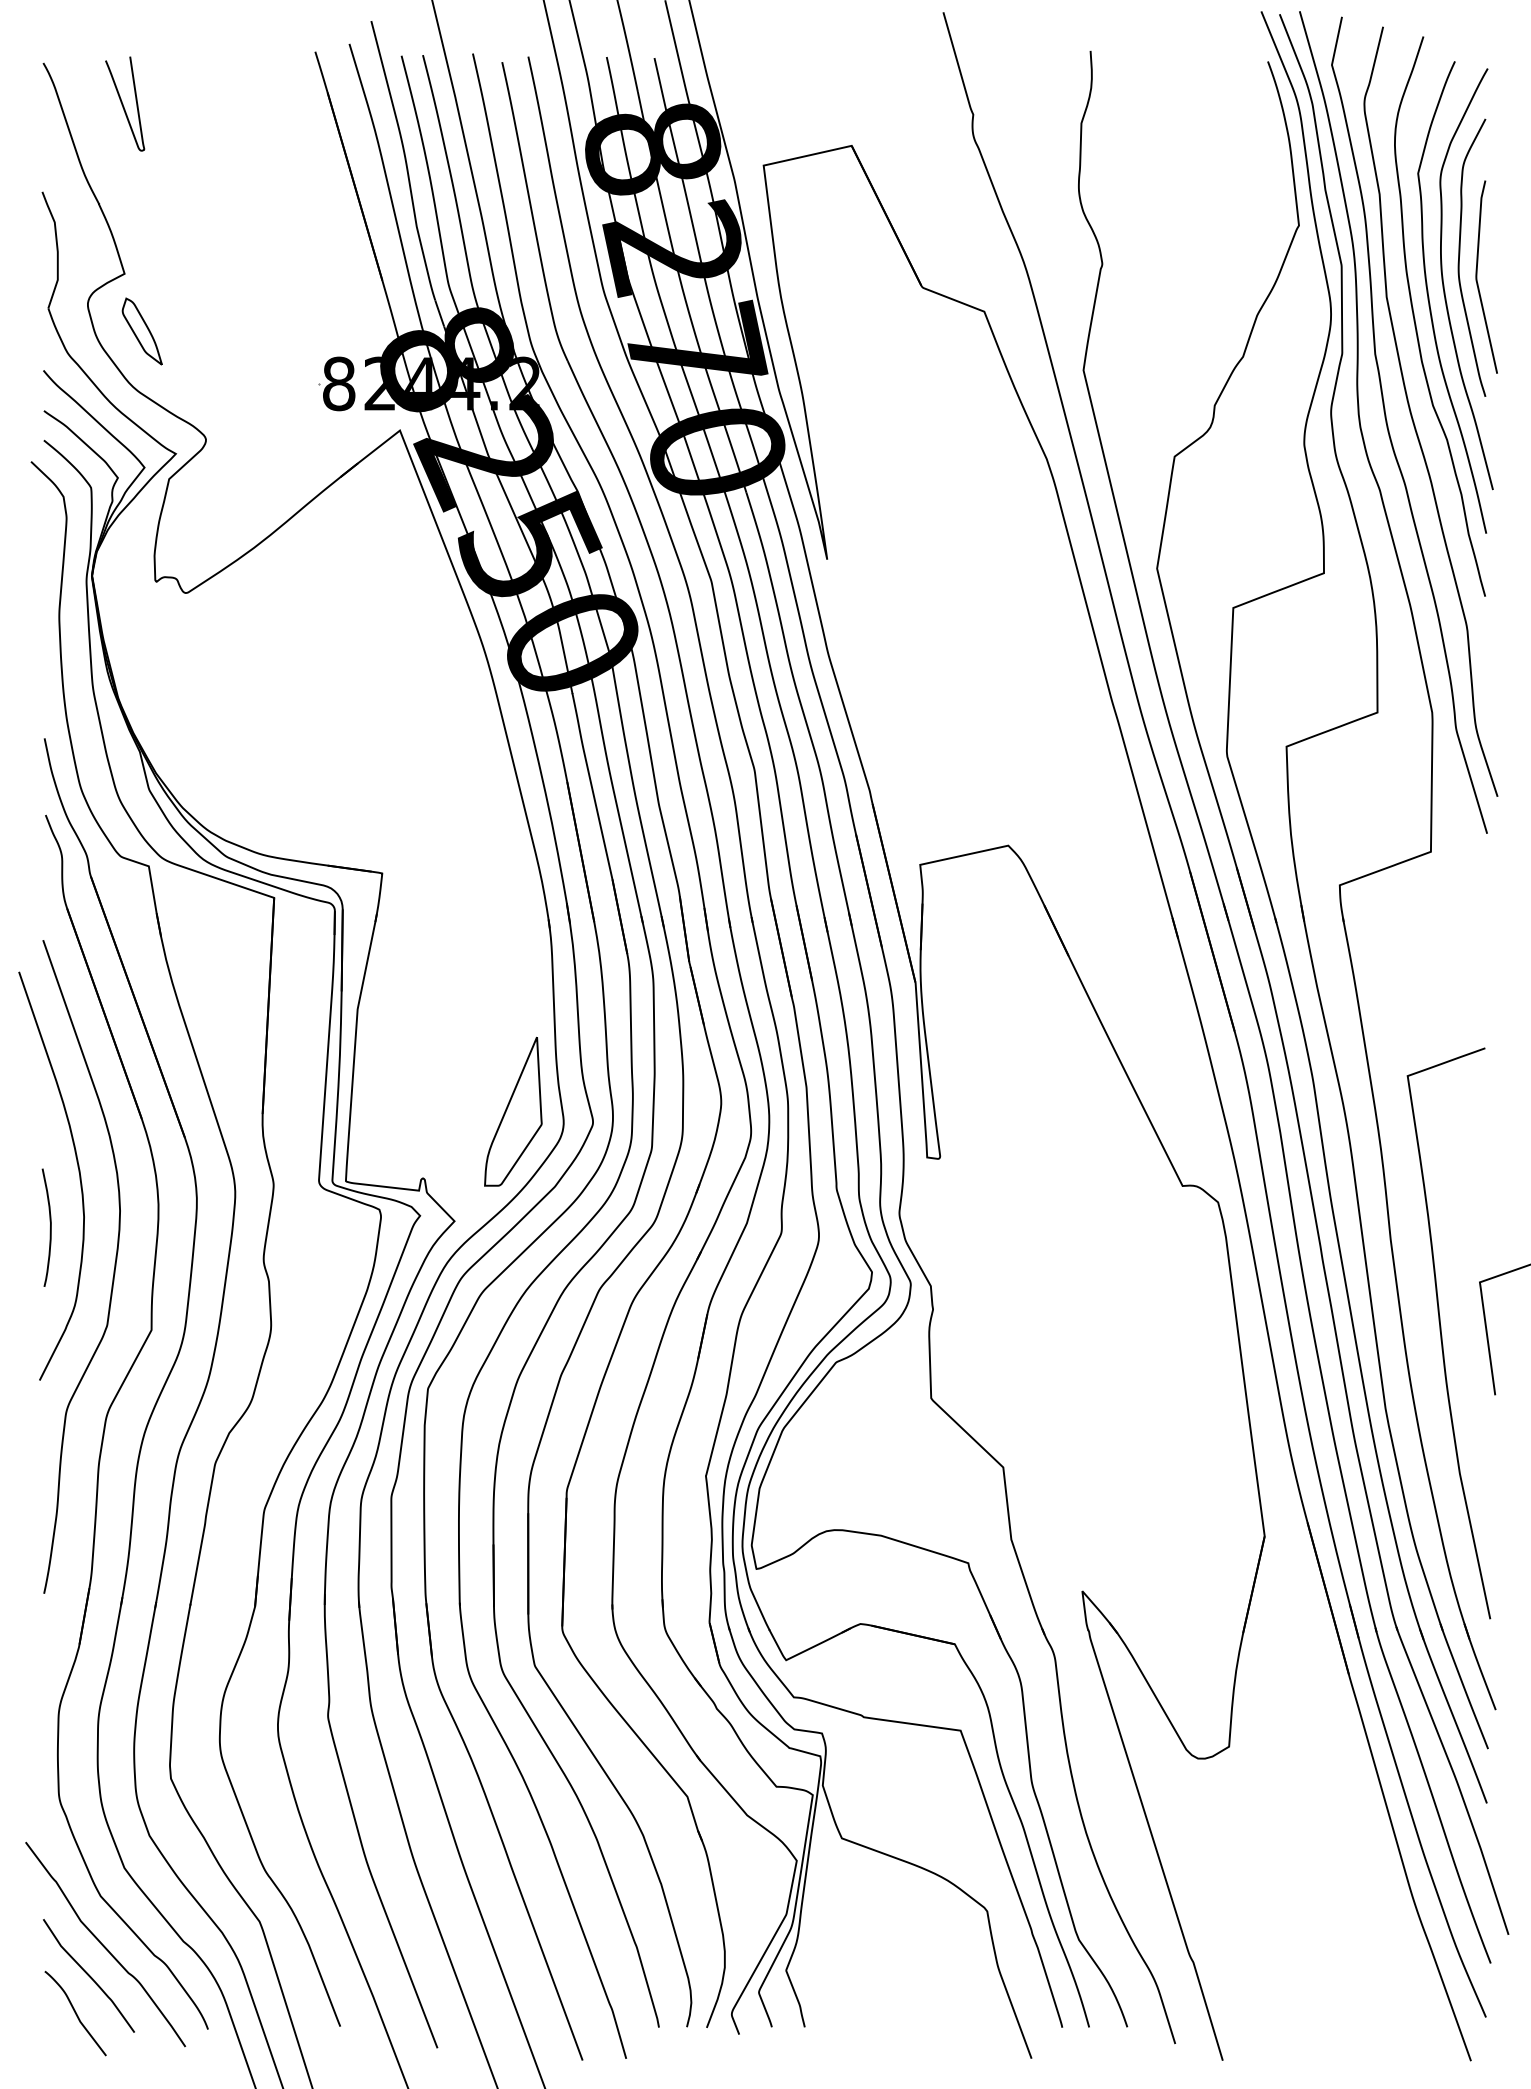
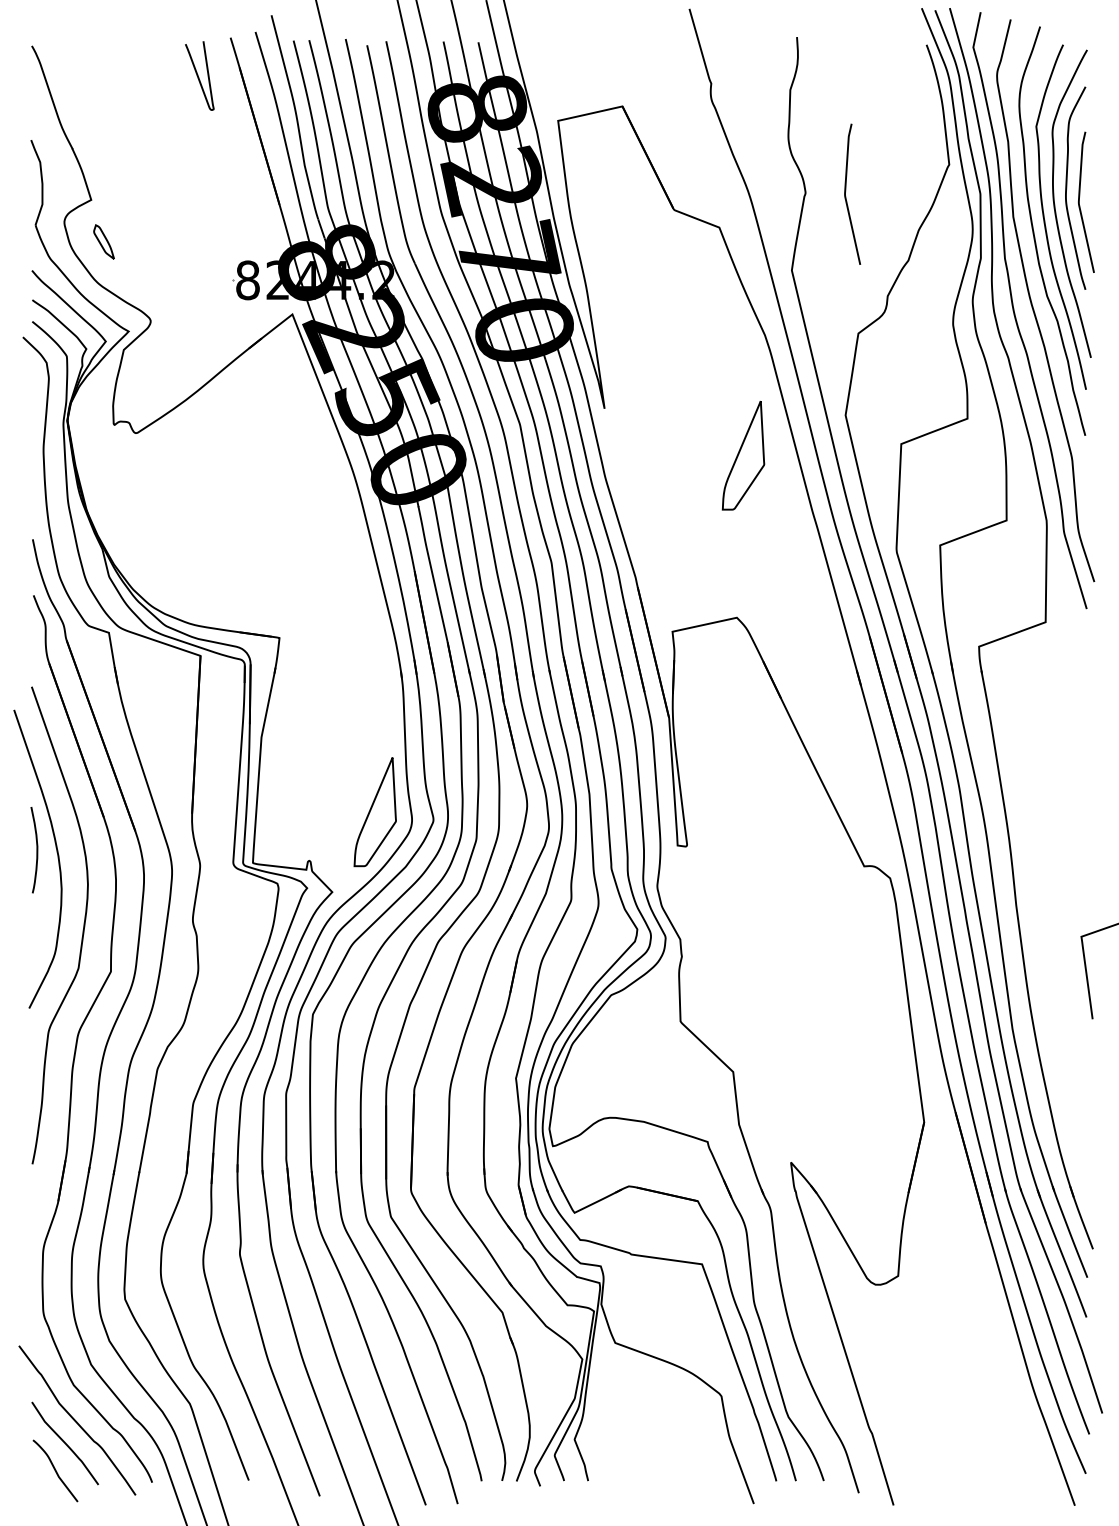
curve: (123, 103) -> (198, 75), moved
curve: (1157, 265) -> (845, 193), added
part: (141, 331) -> (103, 242), size x0.7
part: (1017, 623) -> (743, 455), added
curve: (49, 1229) -> (36, 851), moved
curve: (1442, 1335) -> (1054, 975), removed

